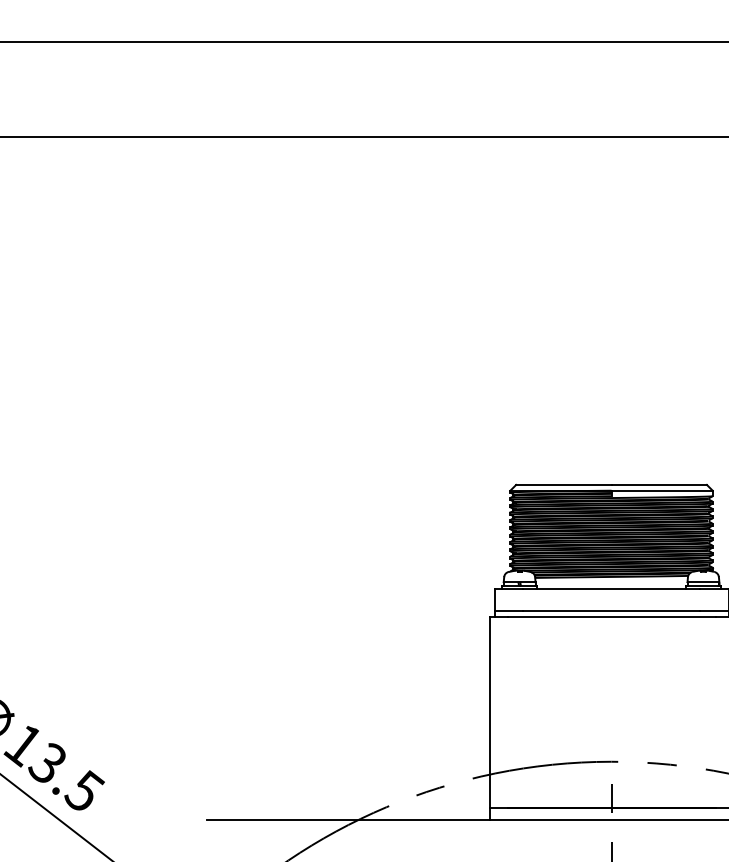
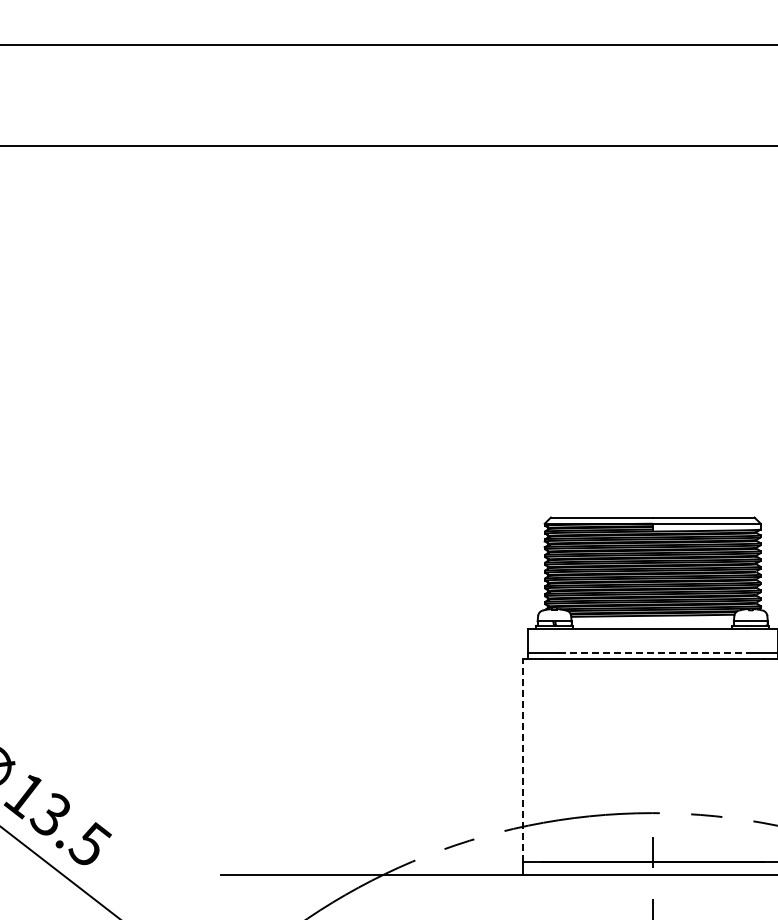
line: (612, 611) -> (653, 652), solid -> dashed
line: (490, 712) -> (523, 760), solid -> dashed

